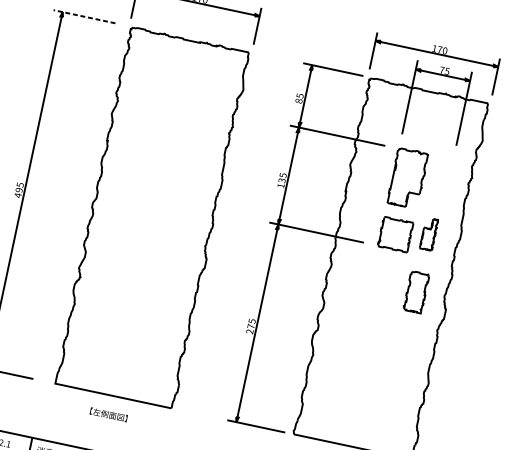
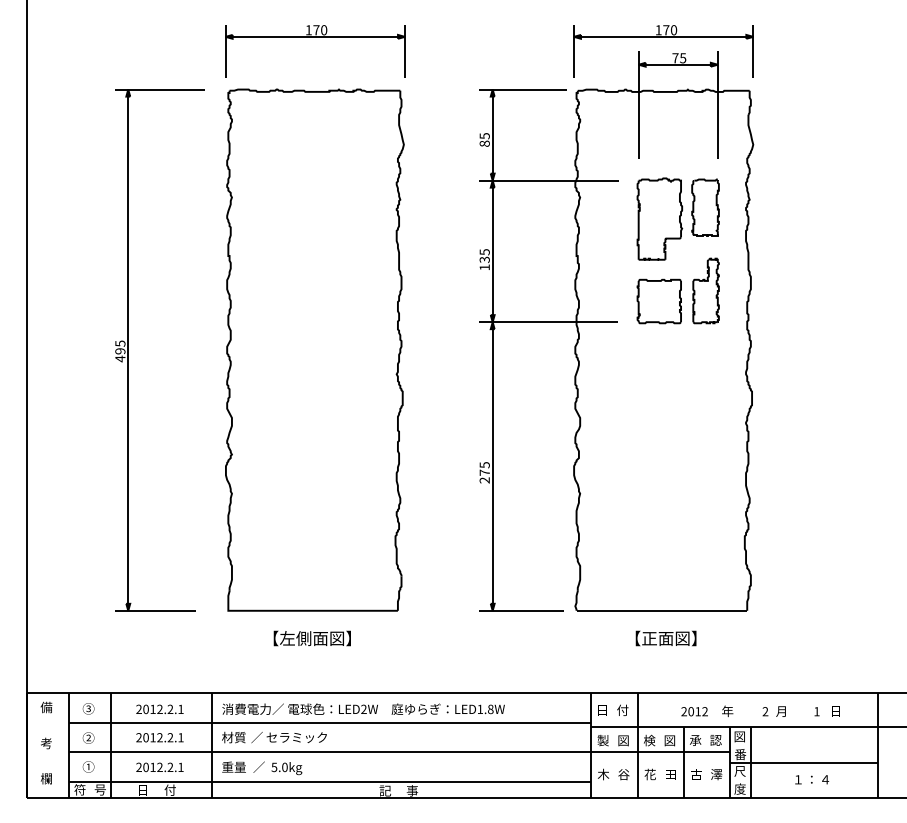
line: (84, 16) -> (159, 89), dashed -> solid
part: (428, 233) -> (705, 290), size x1.43
part: (416, 291) -> (705, 207), moved
part: (108, 414) -> (311, 638), size x1.43

